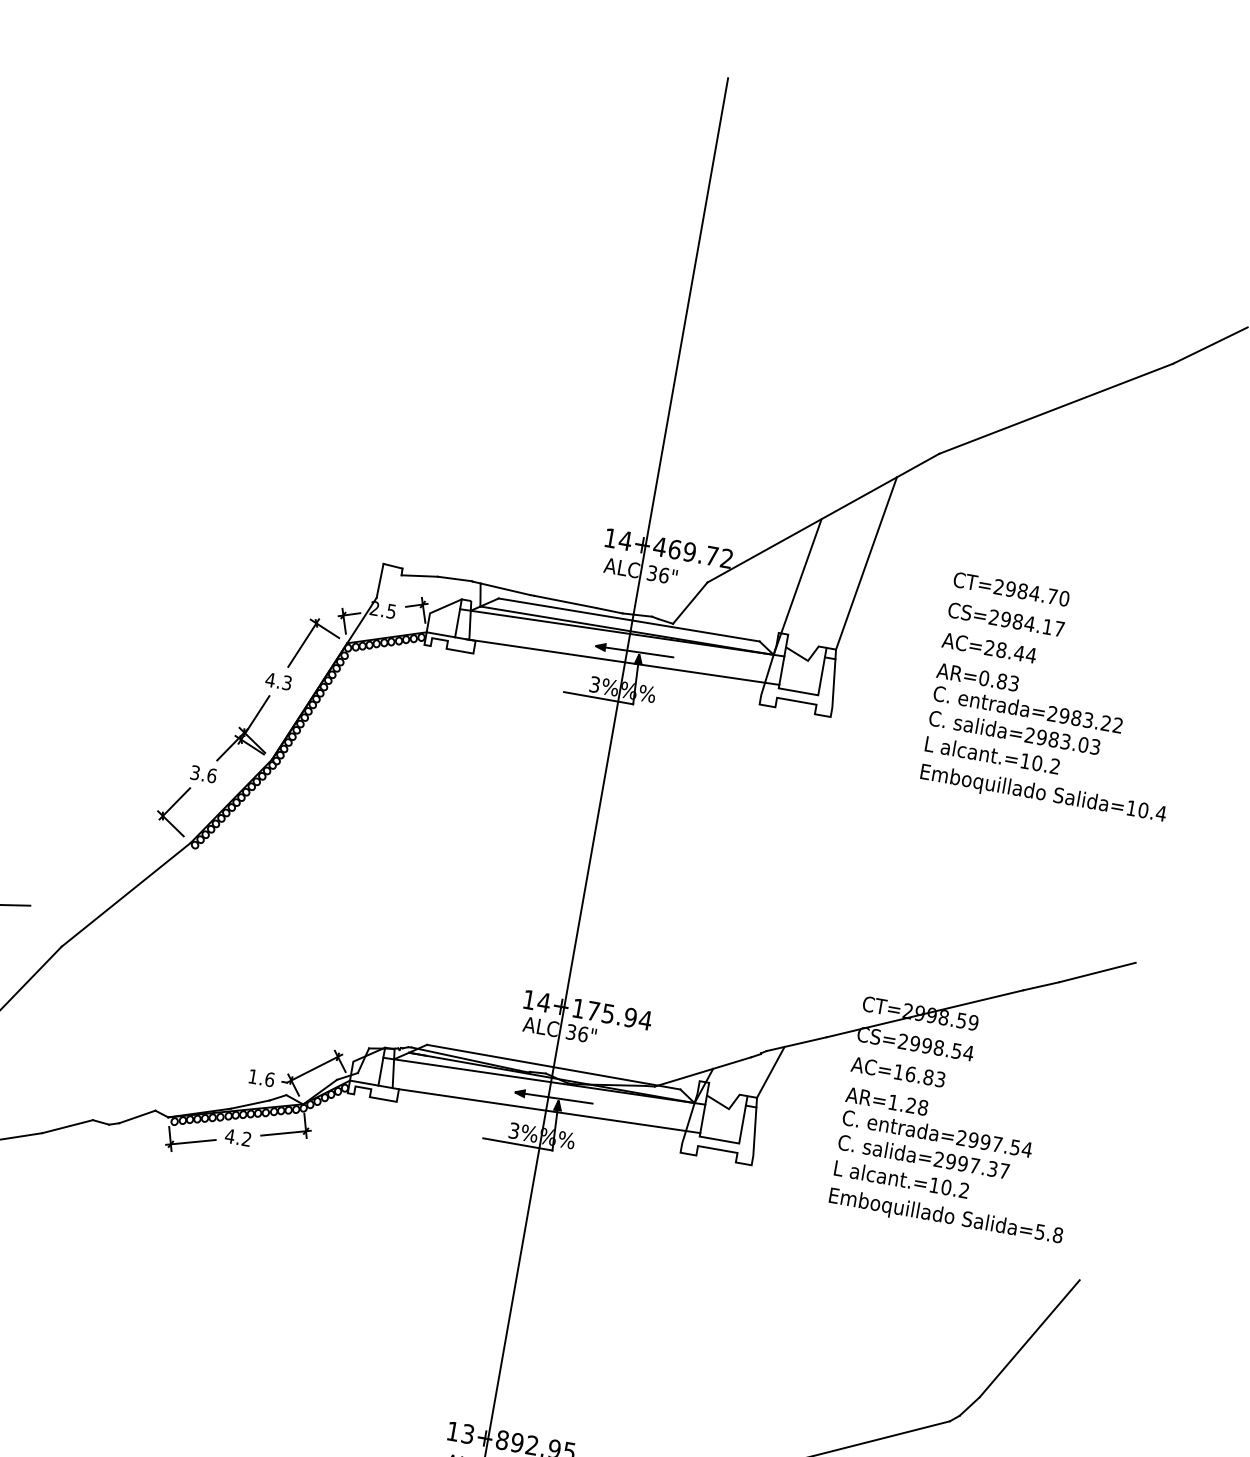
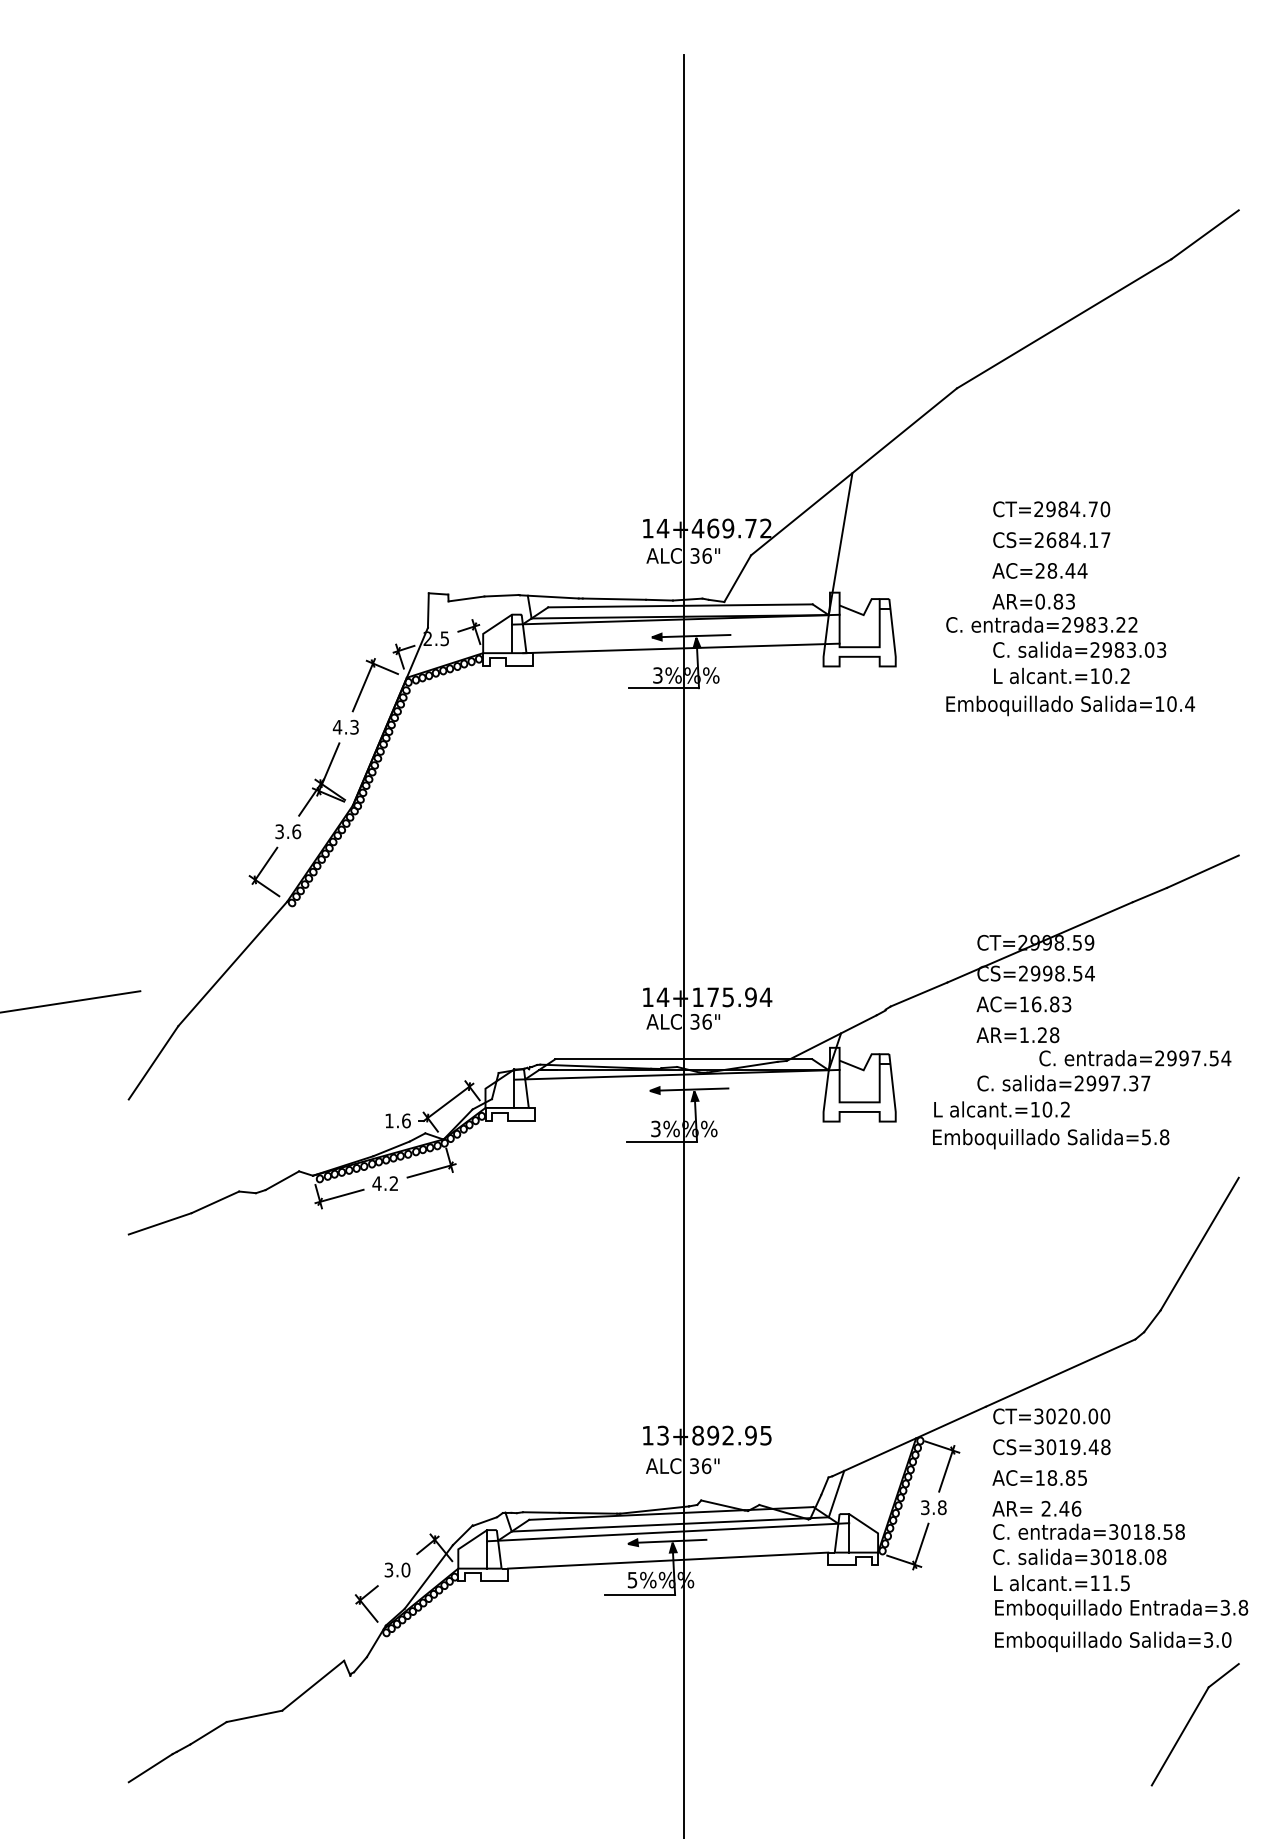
line: (866, 563) -> (904, 508), removed
text: (1005, 620) -> (1051, 540), CS=2984.17 -> CS=2684.17
text: (1027, 709) -> (1041, 624), moved
text: (1043, 794) -> (1070, 705), moved
line: (770, 1072) -> (898, 1026), removed
line: (549, 1110) -> (687, 1102), removed
text: (937, 1133) -> (1135, 1058), moved
text: (901, 1179) -> (1001, 1109), moved
text: (946, 1217) -> (1051, 1139), moved

